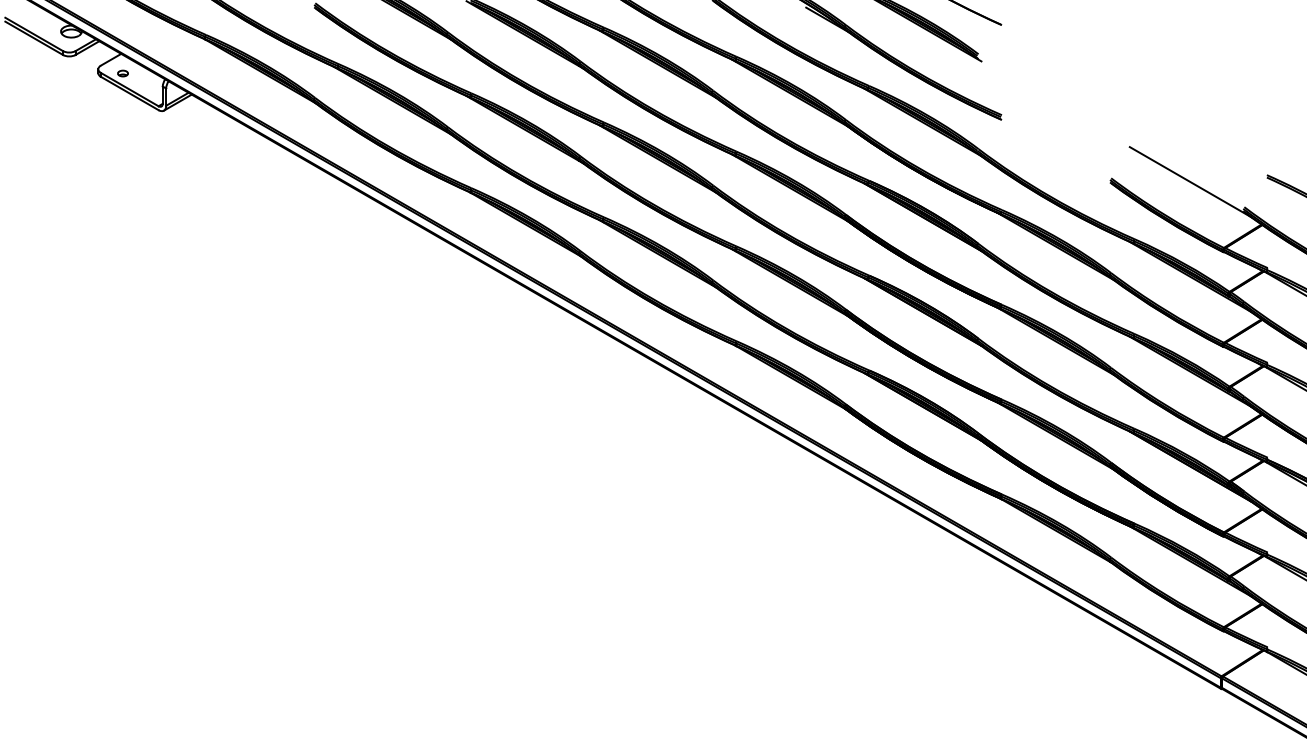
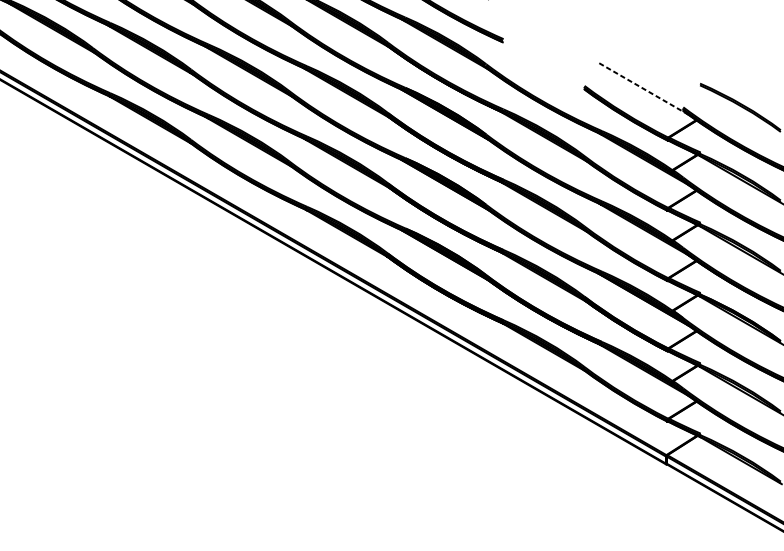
line: (1190, 181) -> (643, 88), solid -> dashed

